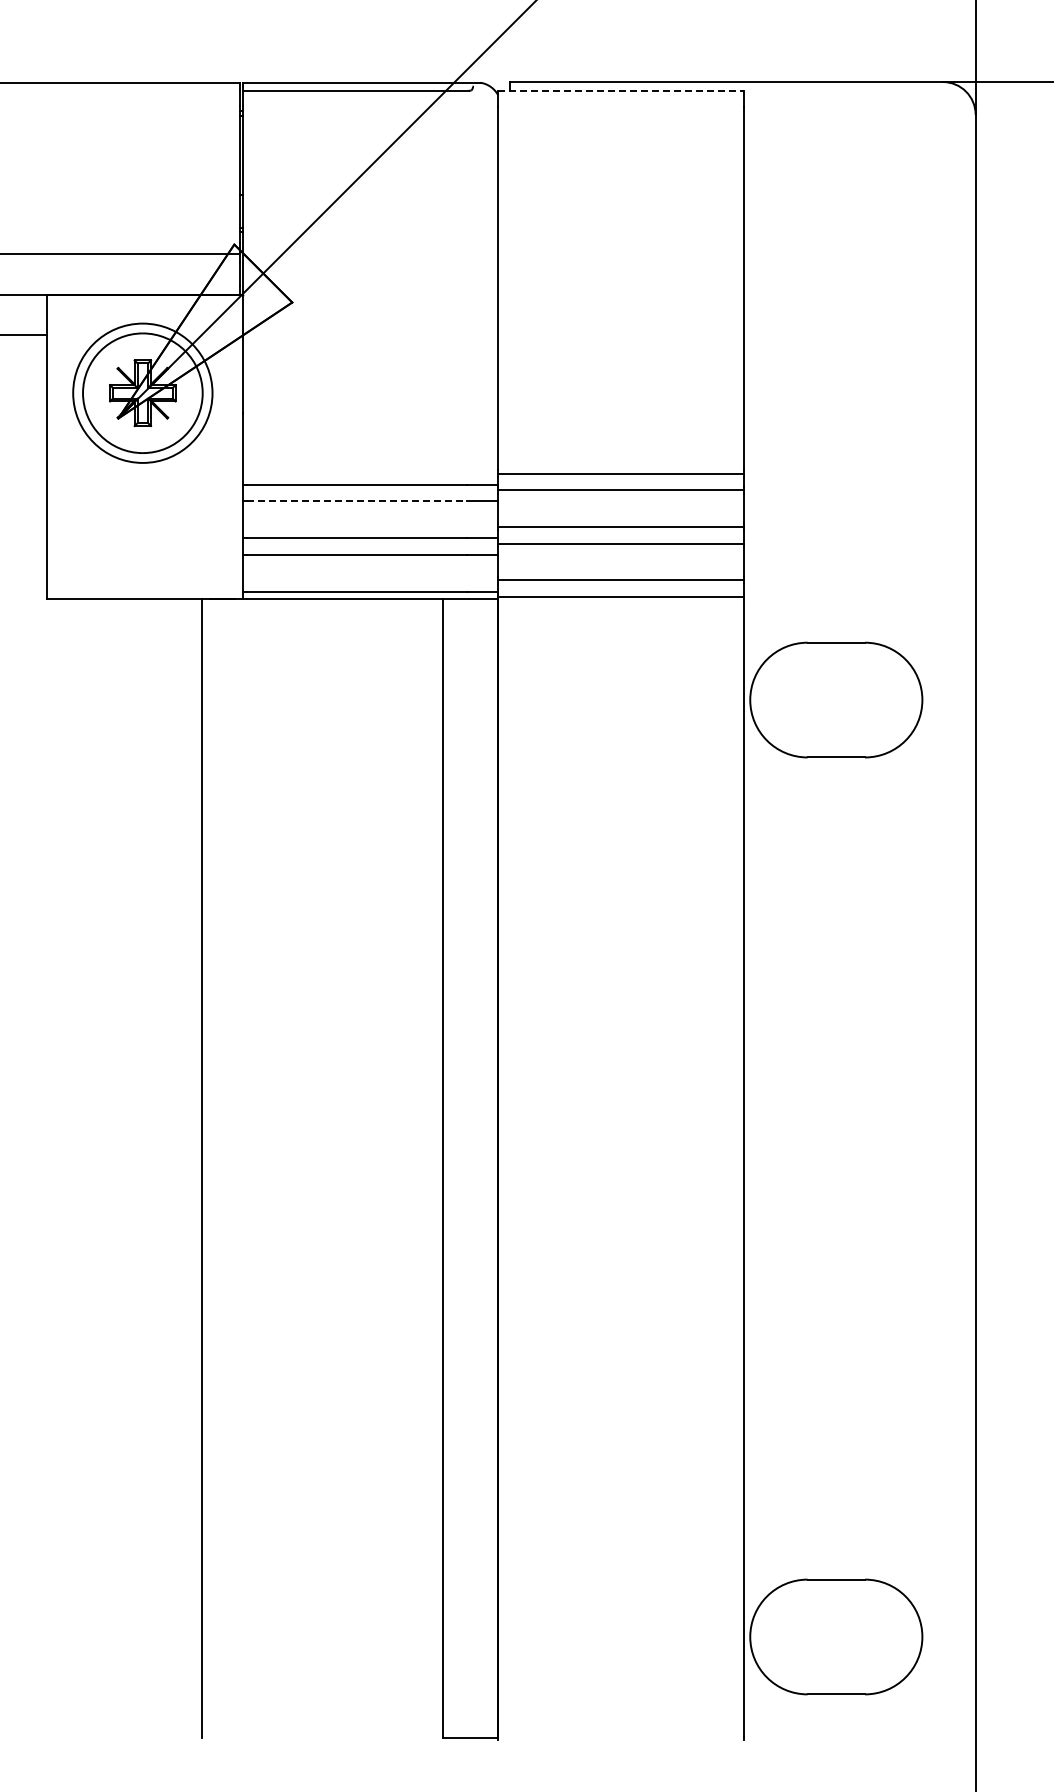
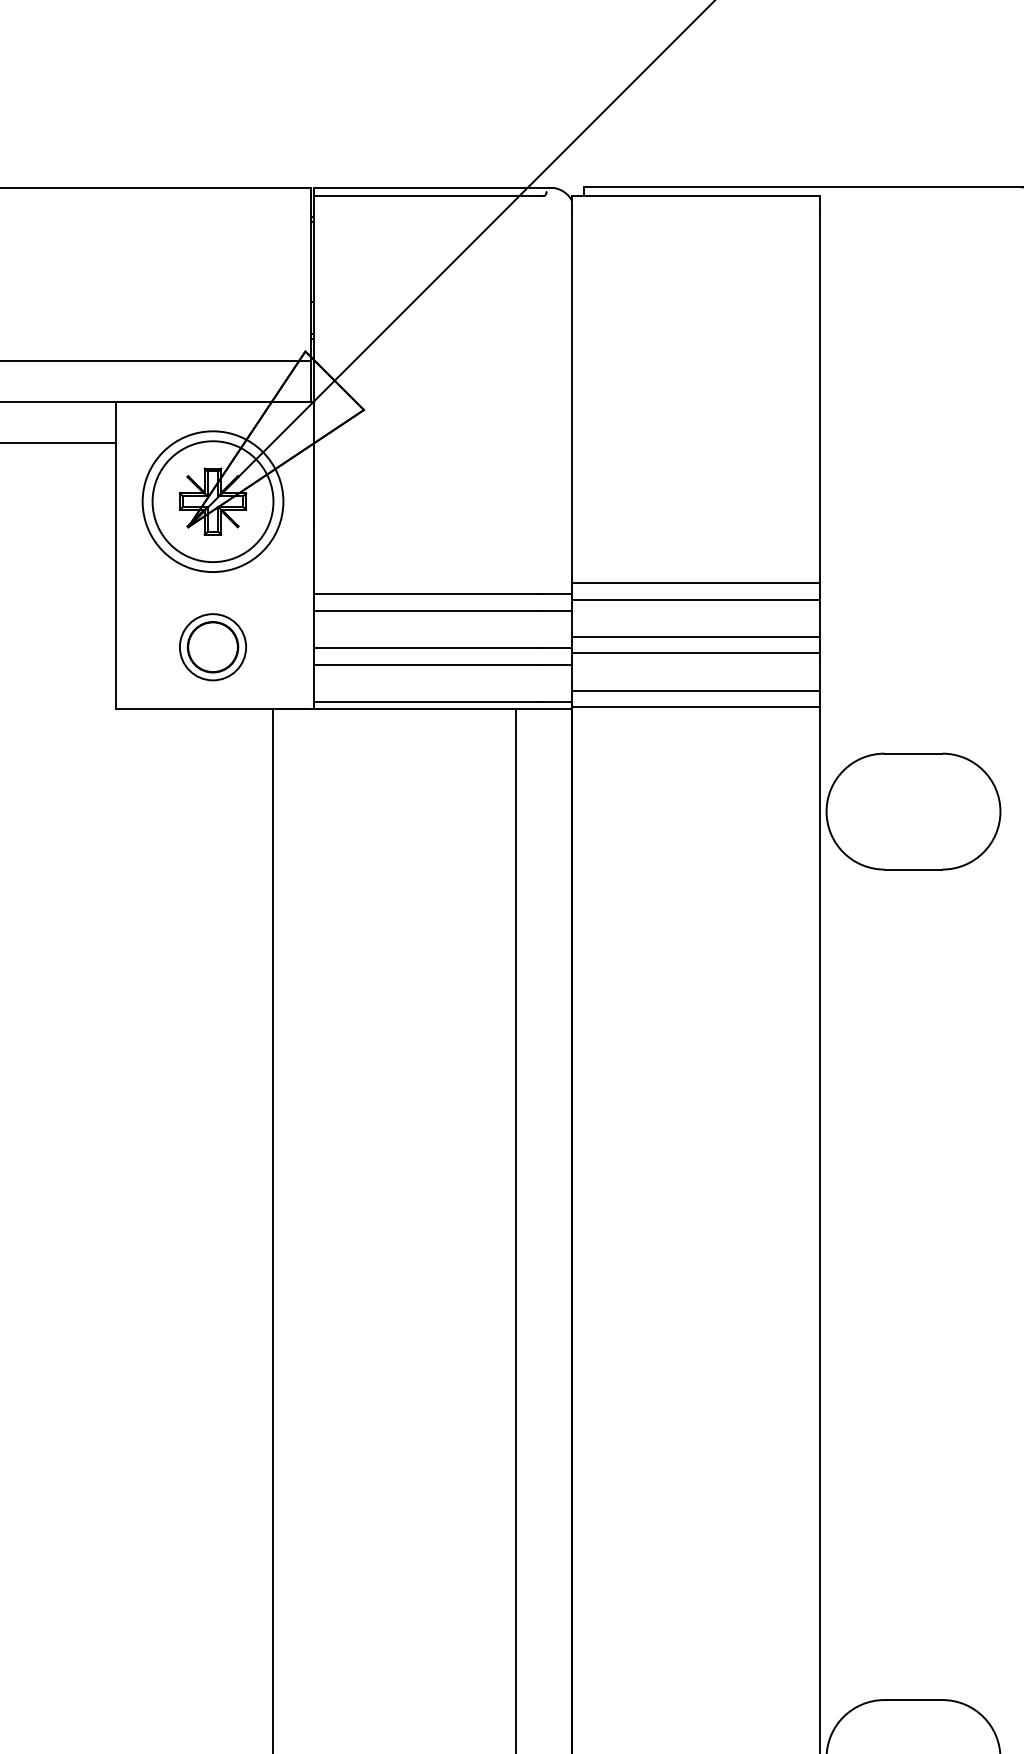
line: (621, 91) -> (696, 196), dashed -> solid
line: (356, 501) -> (428, 611), dashed -> solid
part: (142, 536) -> (212, 646), added

